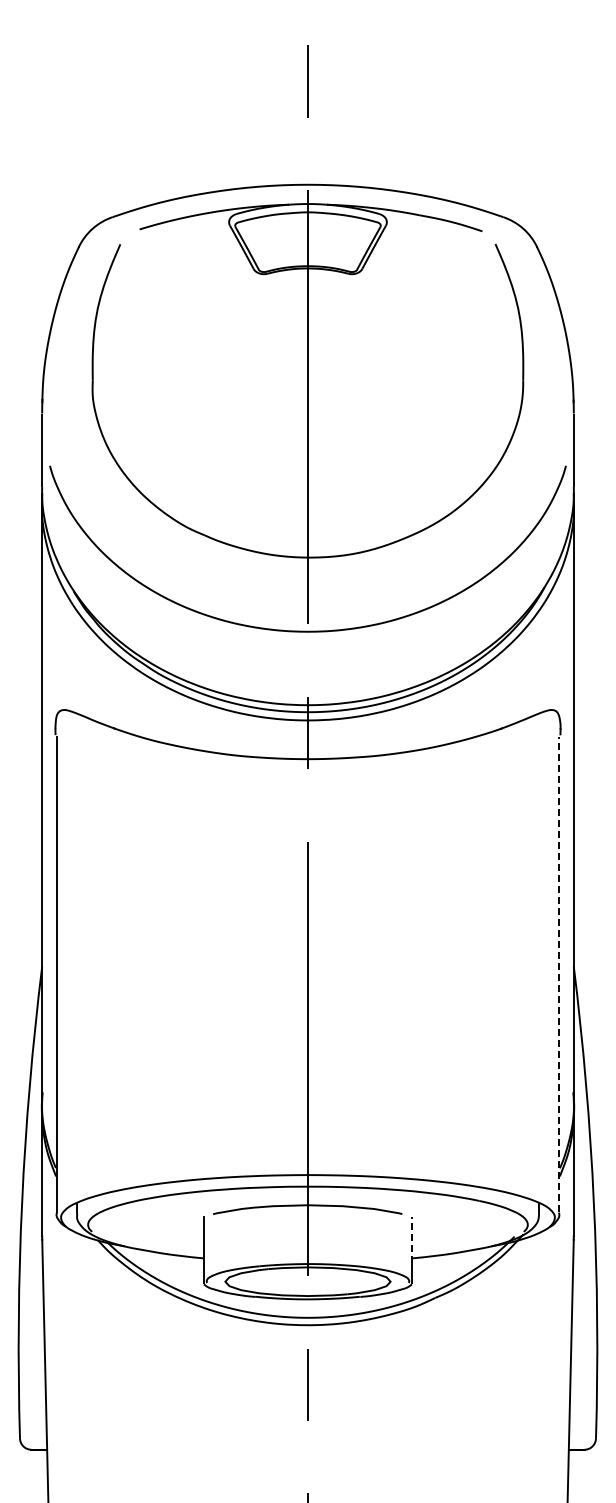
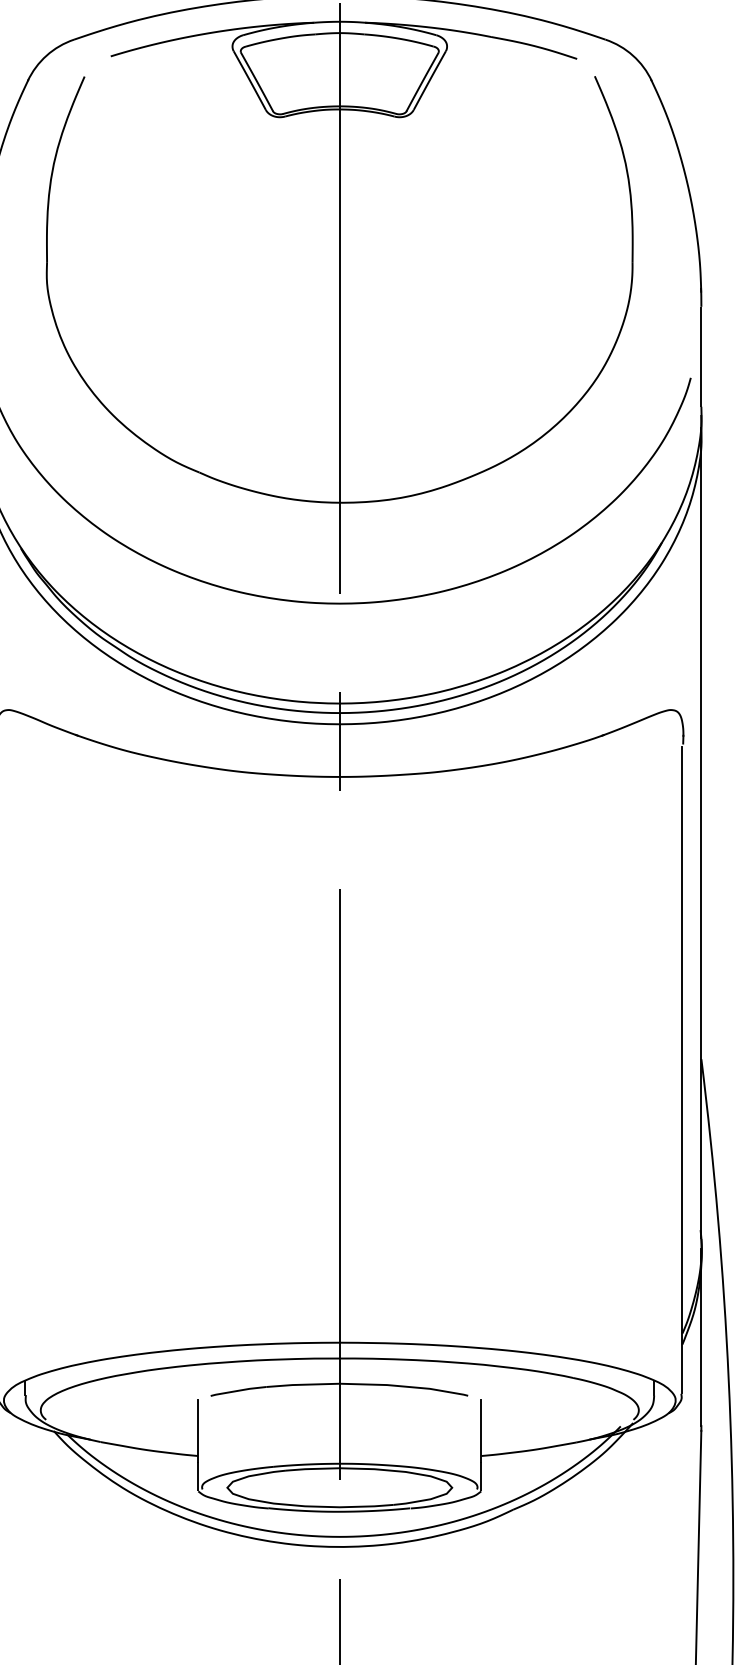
line: (559, 974) -> (681, 1069), dashed -> solid
line: (412, 1240) -> (481, 1431), dashed -> solid

